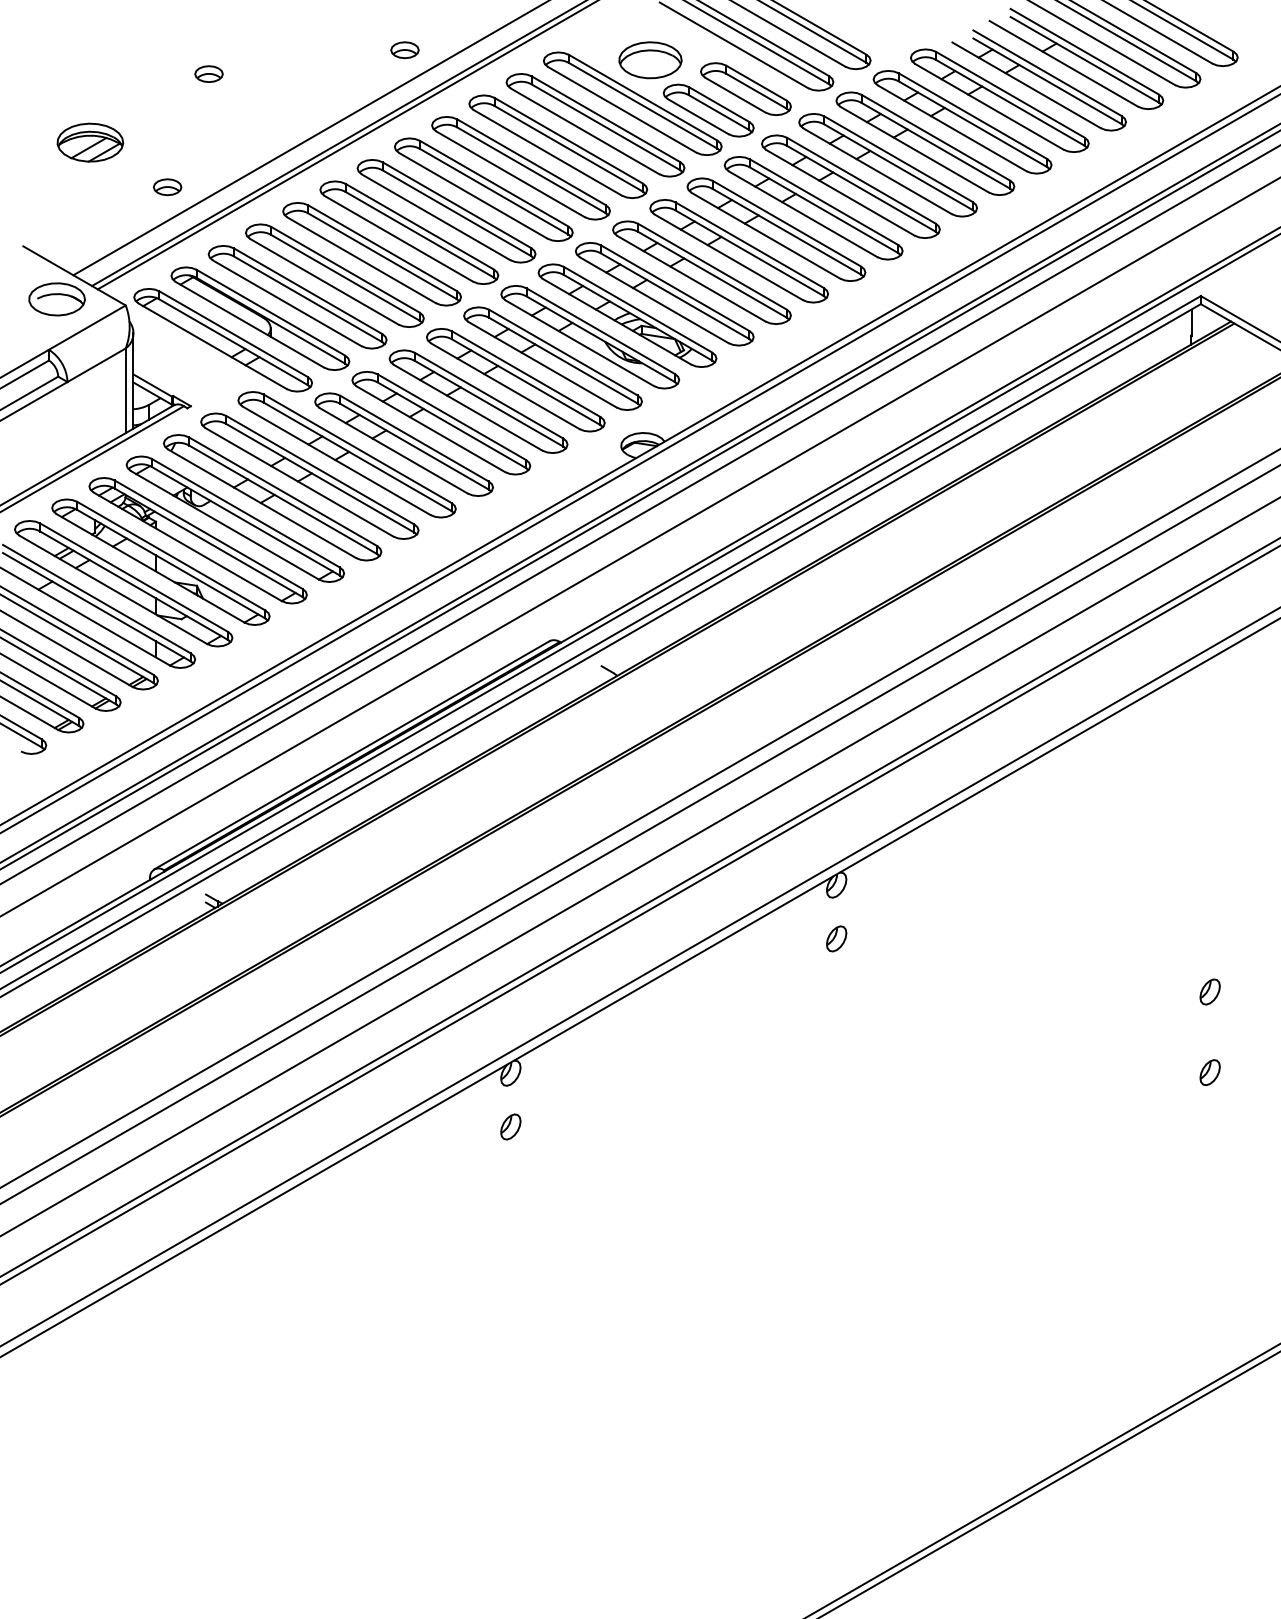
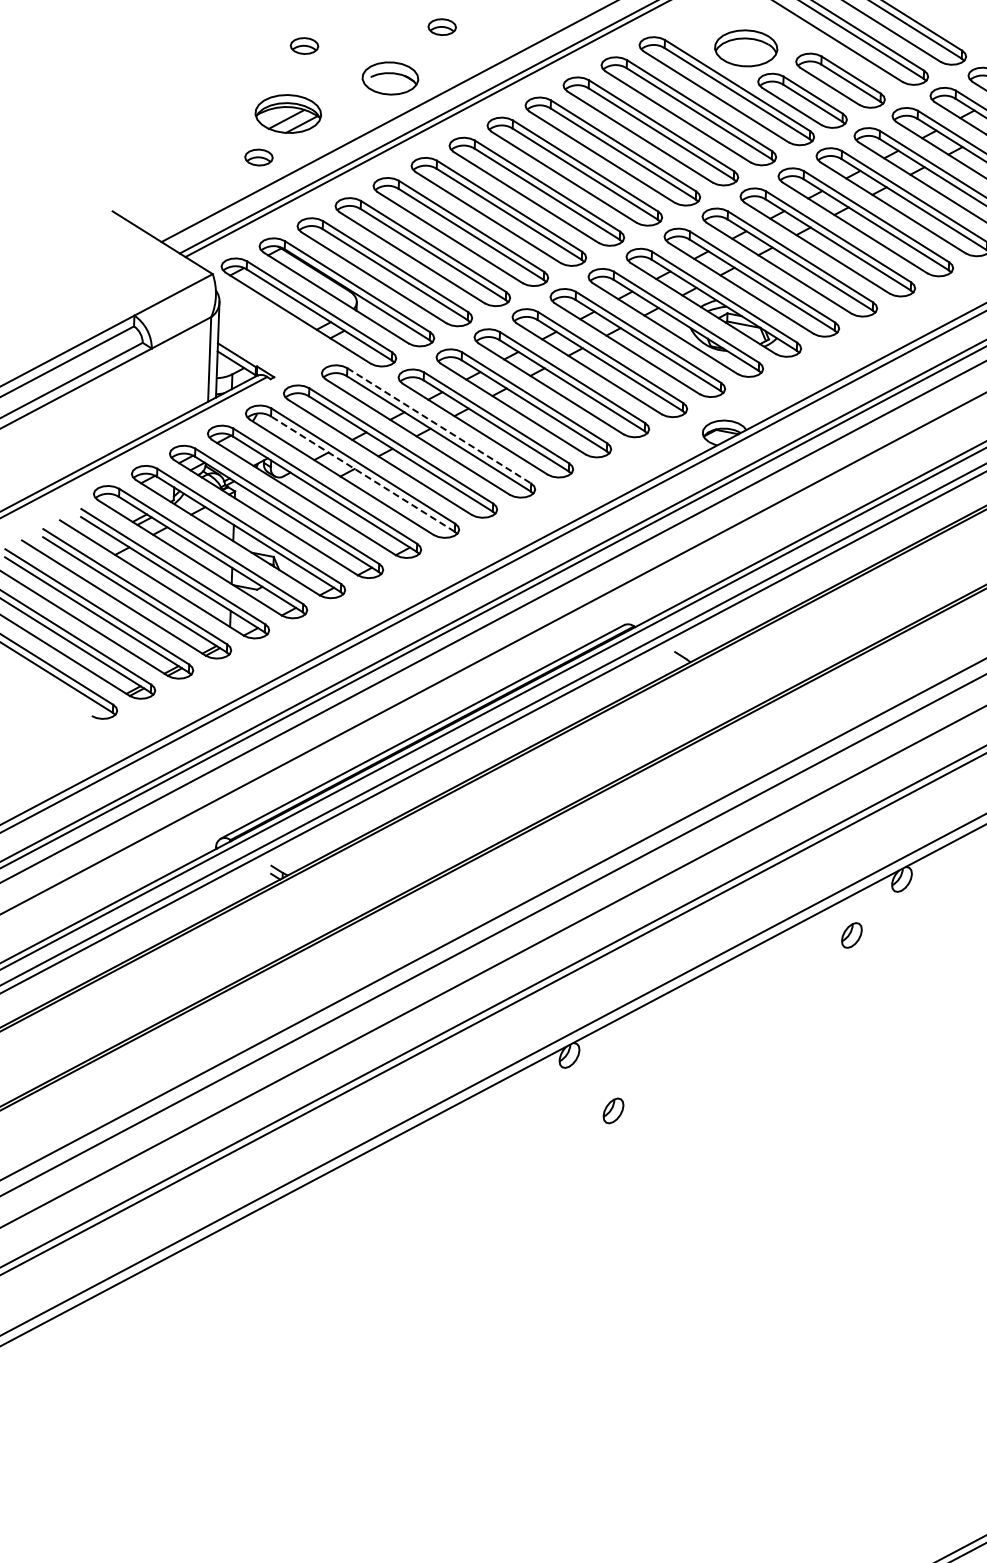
part: (404, 50) -> (441, 27), moved
part: (90, 142) -> (288, 113), moved
part: (56, 299) -> (389, 78), moved
line: (358, 448) -> (440, 425), solid -> dashed
line: (282, 499) -> (362, 473), solid -> dashed
part: (836, 938) -> (851, 935), moved
part: (510, 1126) -> (613, 1110), moved

